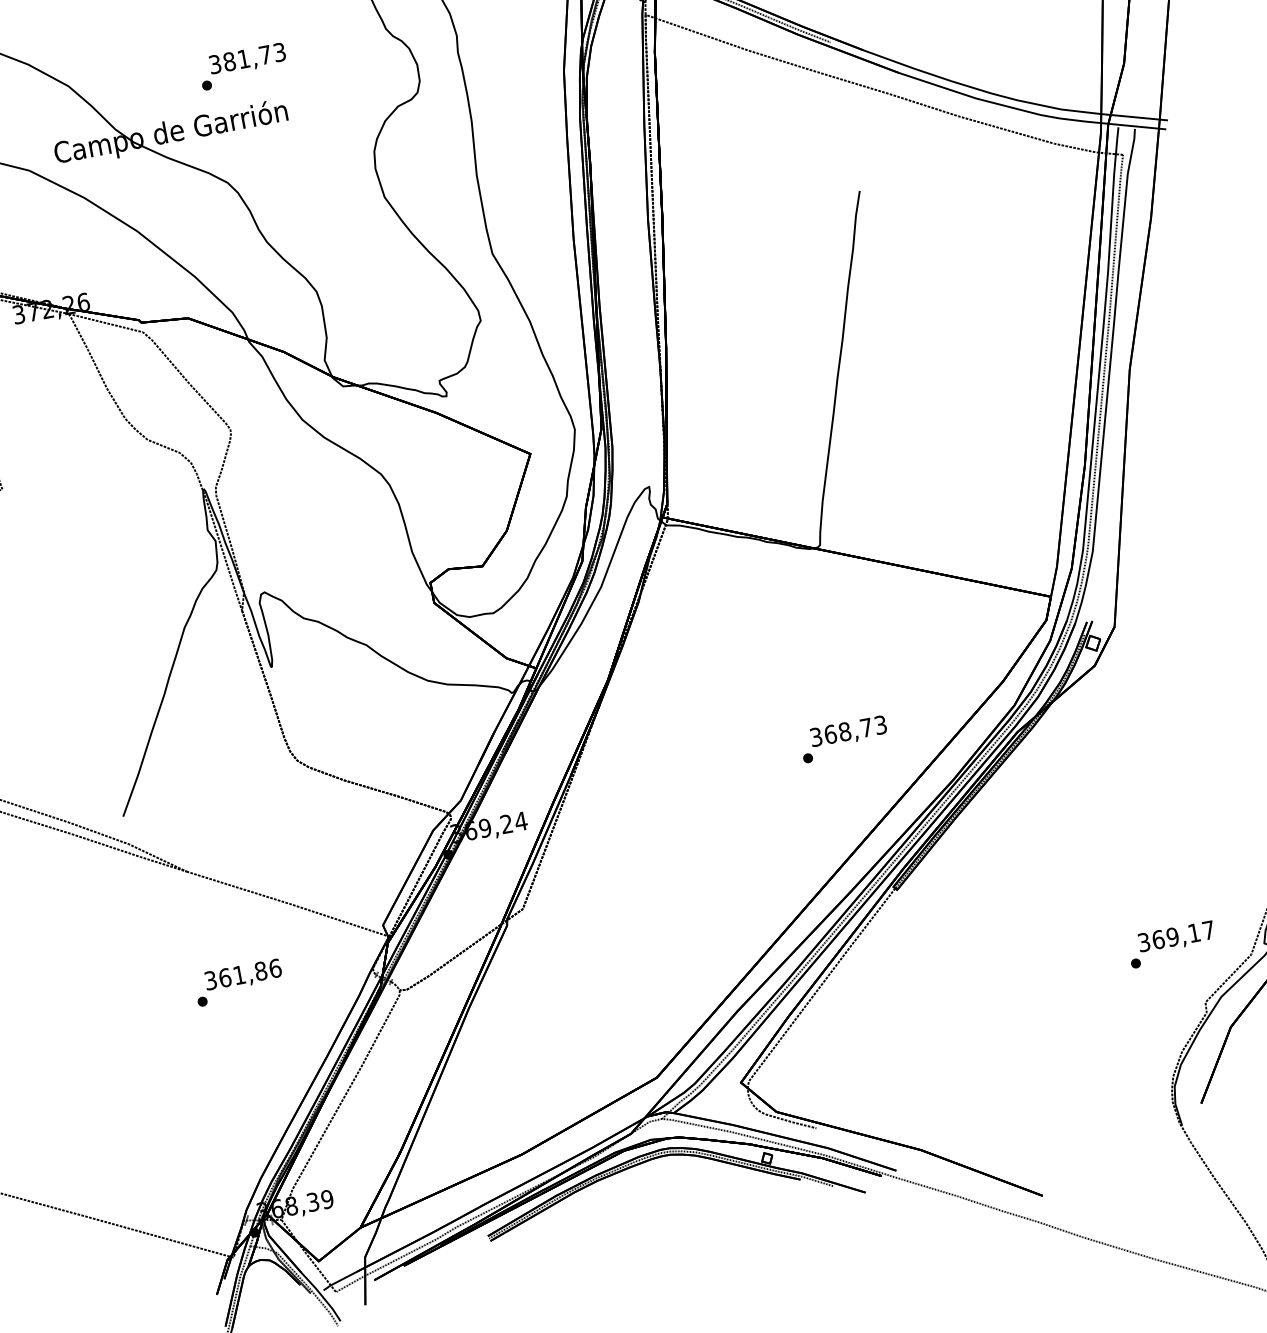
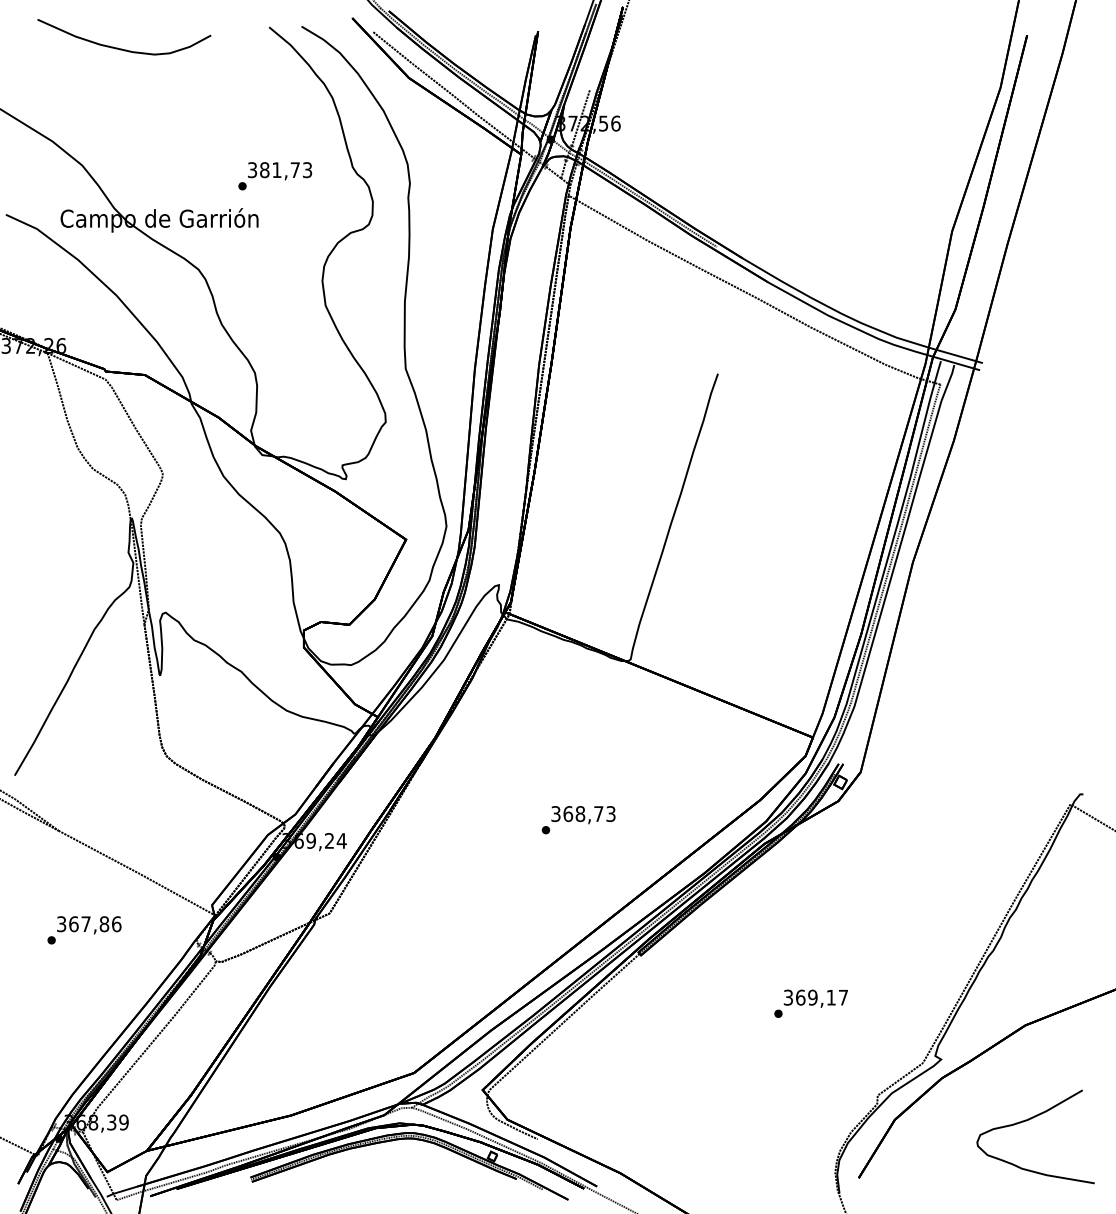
text: (243, 66) -> (275, 176), moved
text: (844, 739) -> (578, 820), moved
text: (1171, 944) -> (810, 1003), moved
text: (238, 974) -> (85, 923), 361,86 -> 367,86

